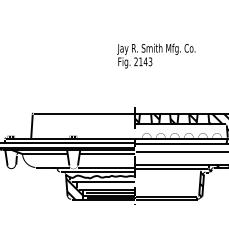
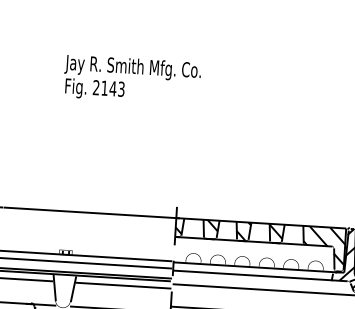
text: (156, 55) -> (132, 78), moved

